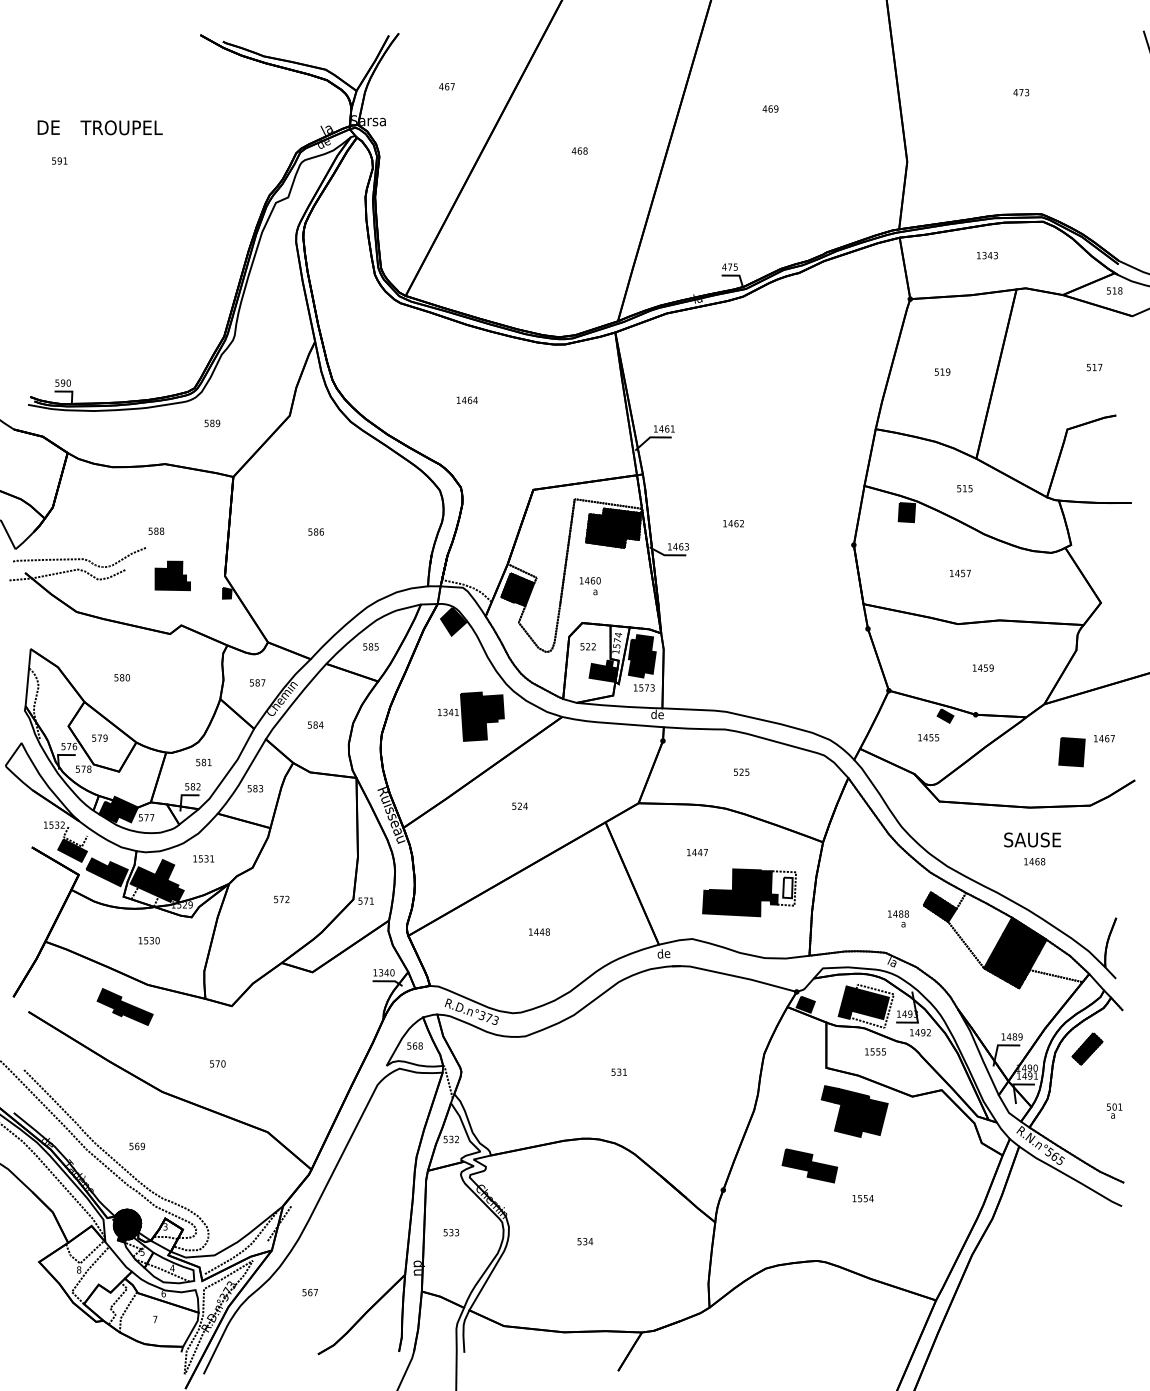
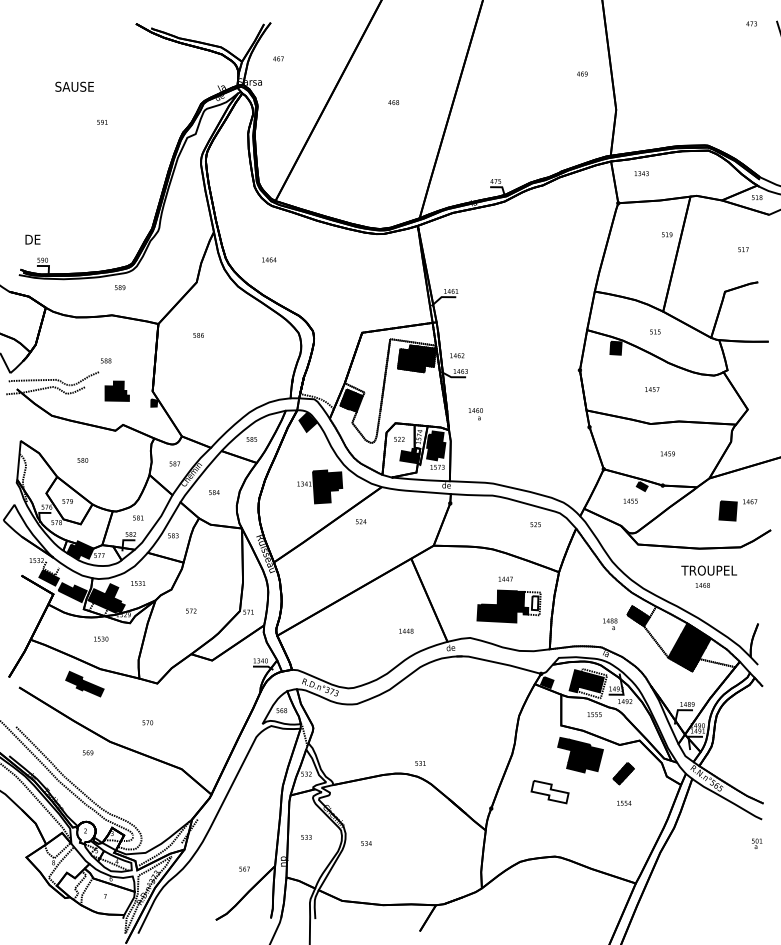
text: (446, 86) -> (278, 58), moved
text: (1020, 92) -> (751, 23), moved
text: (770, 108) -> (582, 73), moved
text: (48, 127) -> (32, 239), moved
text: (121, 127) -> (82, 86), TROUPEL -> SAUSE
text: (59, 161) -> (102, 122), moved
text: (987, 255) -> (641, 173), moved
text: (942, 371) -> (667, 234), moved
text: (467, 399) -> (269, 259), moved
text: (212, 423) -> (120, 287), moved
text: (733, 523) -> (457, 355), moved
text: (315, 532) -> (198, 335), moved
text: (589, 586) -> (475, 414), moved
text: (741, 772) -> (535, 524), moved
text: (520, 805) -> (361, 521), moved
text: (1043, 839) -> (708, 570), SAUSE -> TROUPEL
text: (697, 851) -> (505, 578), moved
text: (539, 931) -> (406, 630), moved
part: (1087, 1048) -> (623, 773), moved
text: (619, 1072) -> (420, 763), moved
text: (1115, 1110) -> (757, 843), moved
text: (137, 1145) -> (88, 752), moved
fill: (809, 1165) -> (549, 791), removed
text: (863, 1197) -> (624, 802), moved
fill: (127, 1225) -> (86, 832), removed
text: (585, 1241) -> (366, 843), moved
text: (310, 1291) -> (244, 868), moved

